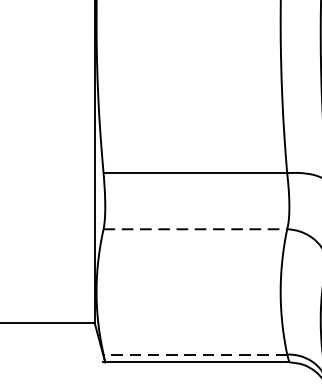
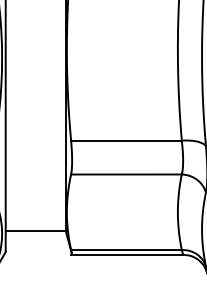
line: (195, 229) -> (126, 174), dashed -> solid
line: (193, 355) -> (125, 250), dashed -> solid

